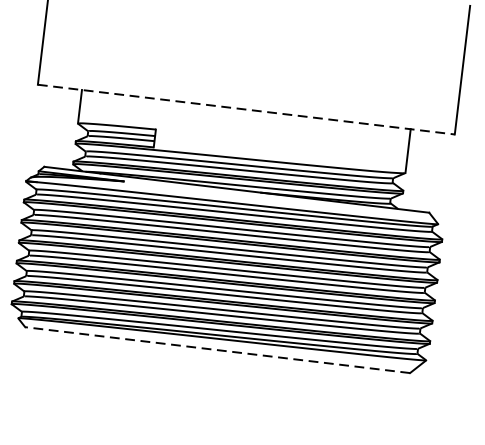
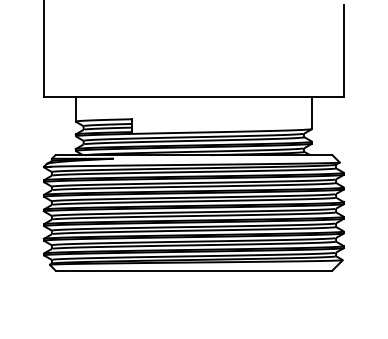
line: (247, 109) -> (194, 97), dashed -> solid
line: (216, 349) -> (193, 270), dashed -> solid

